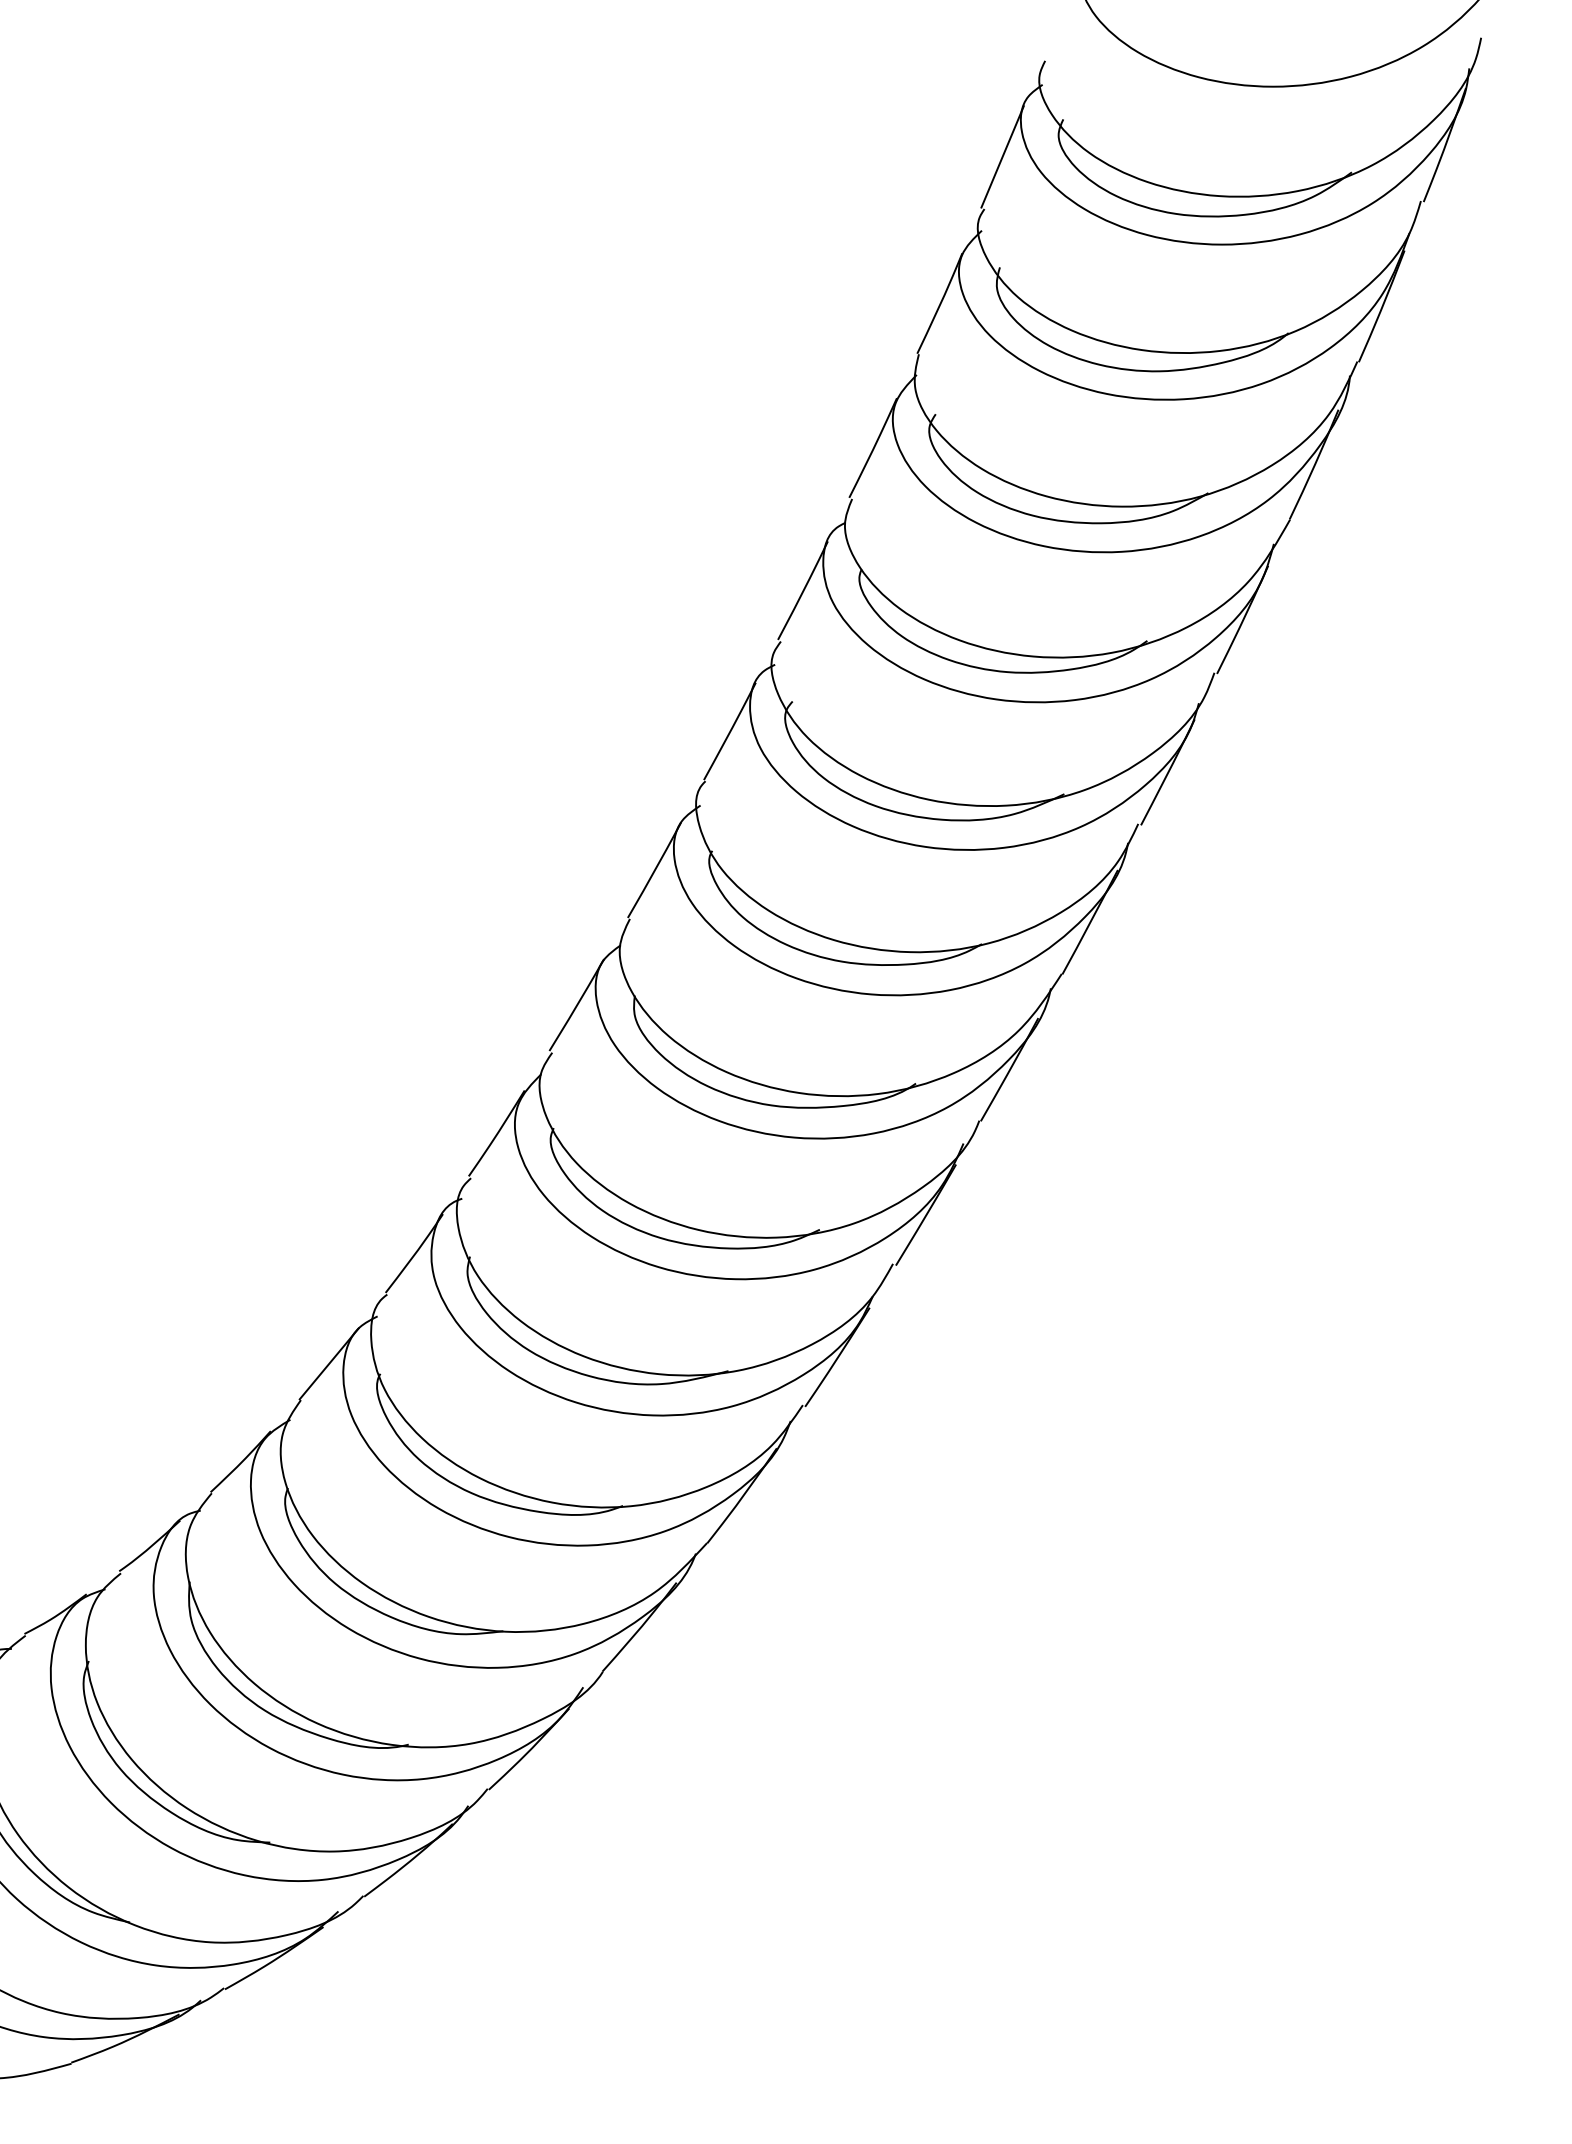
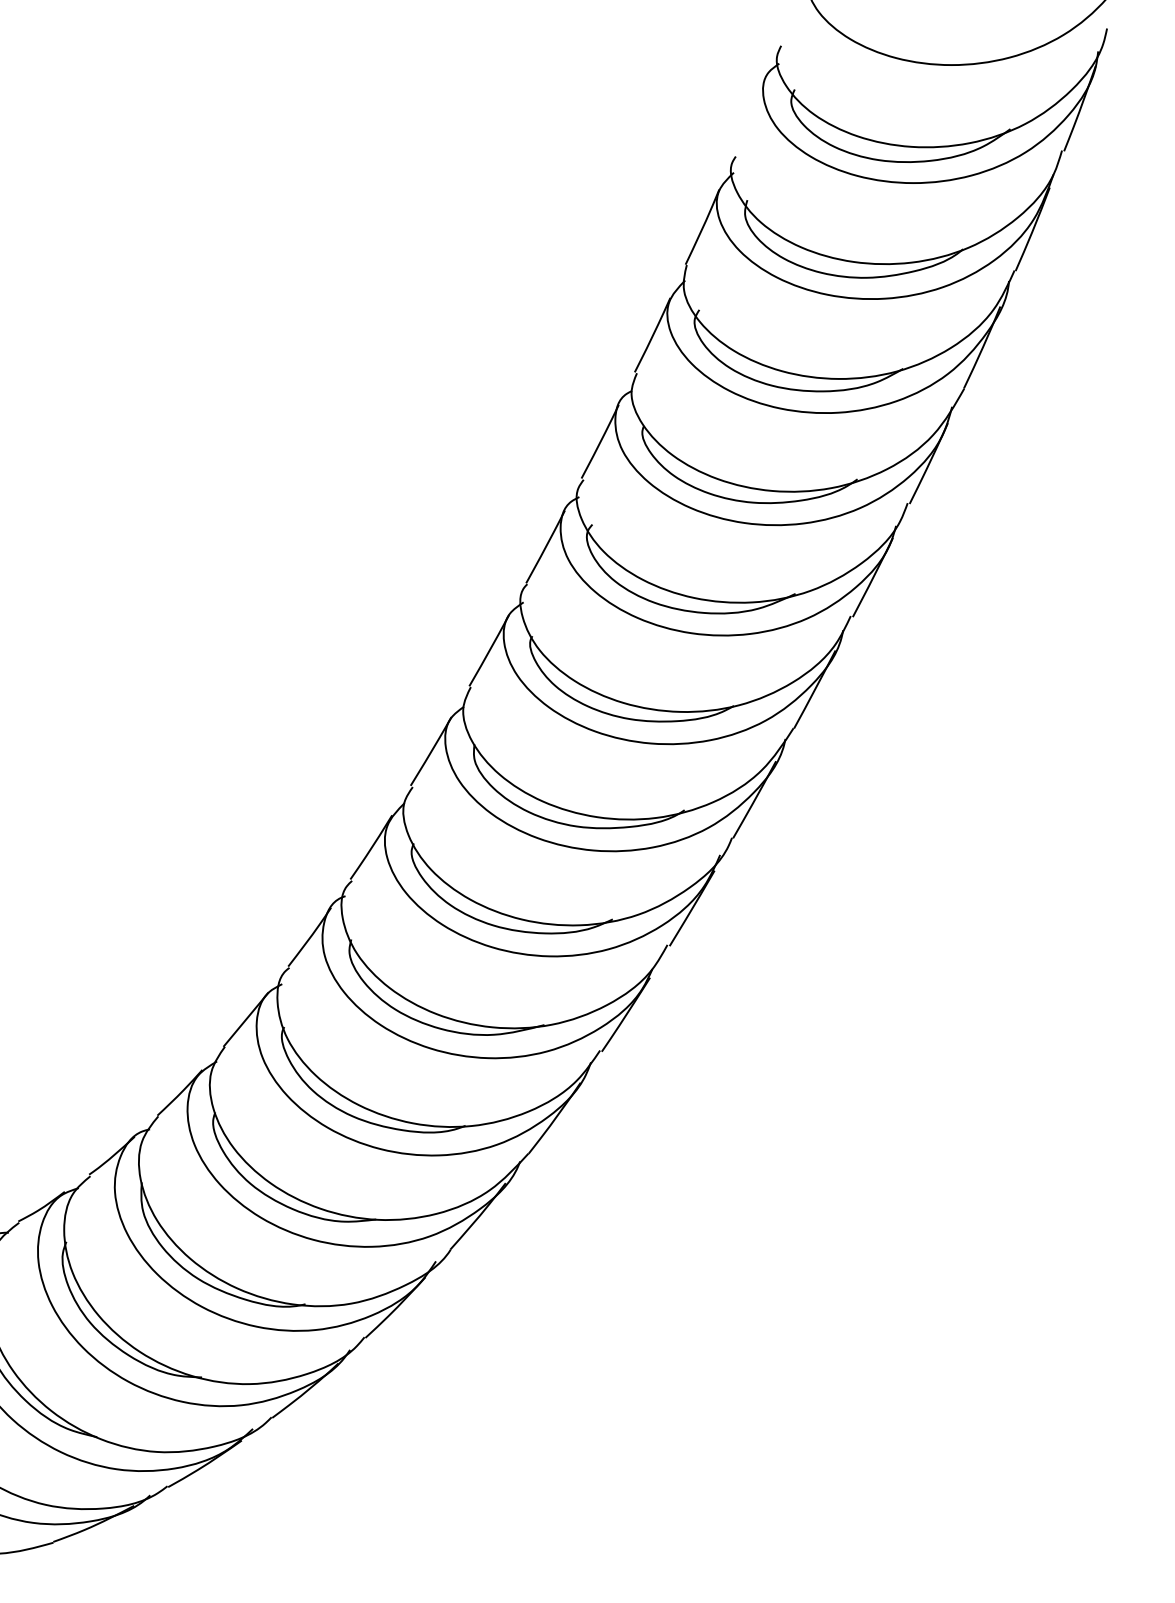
line: (1002, 156) -> (749, 117), removed

